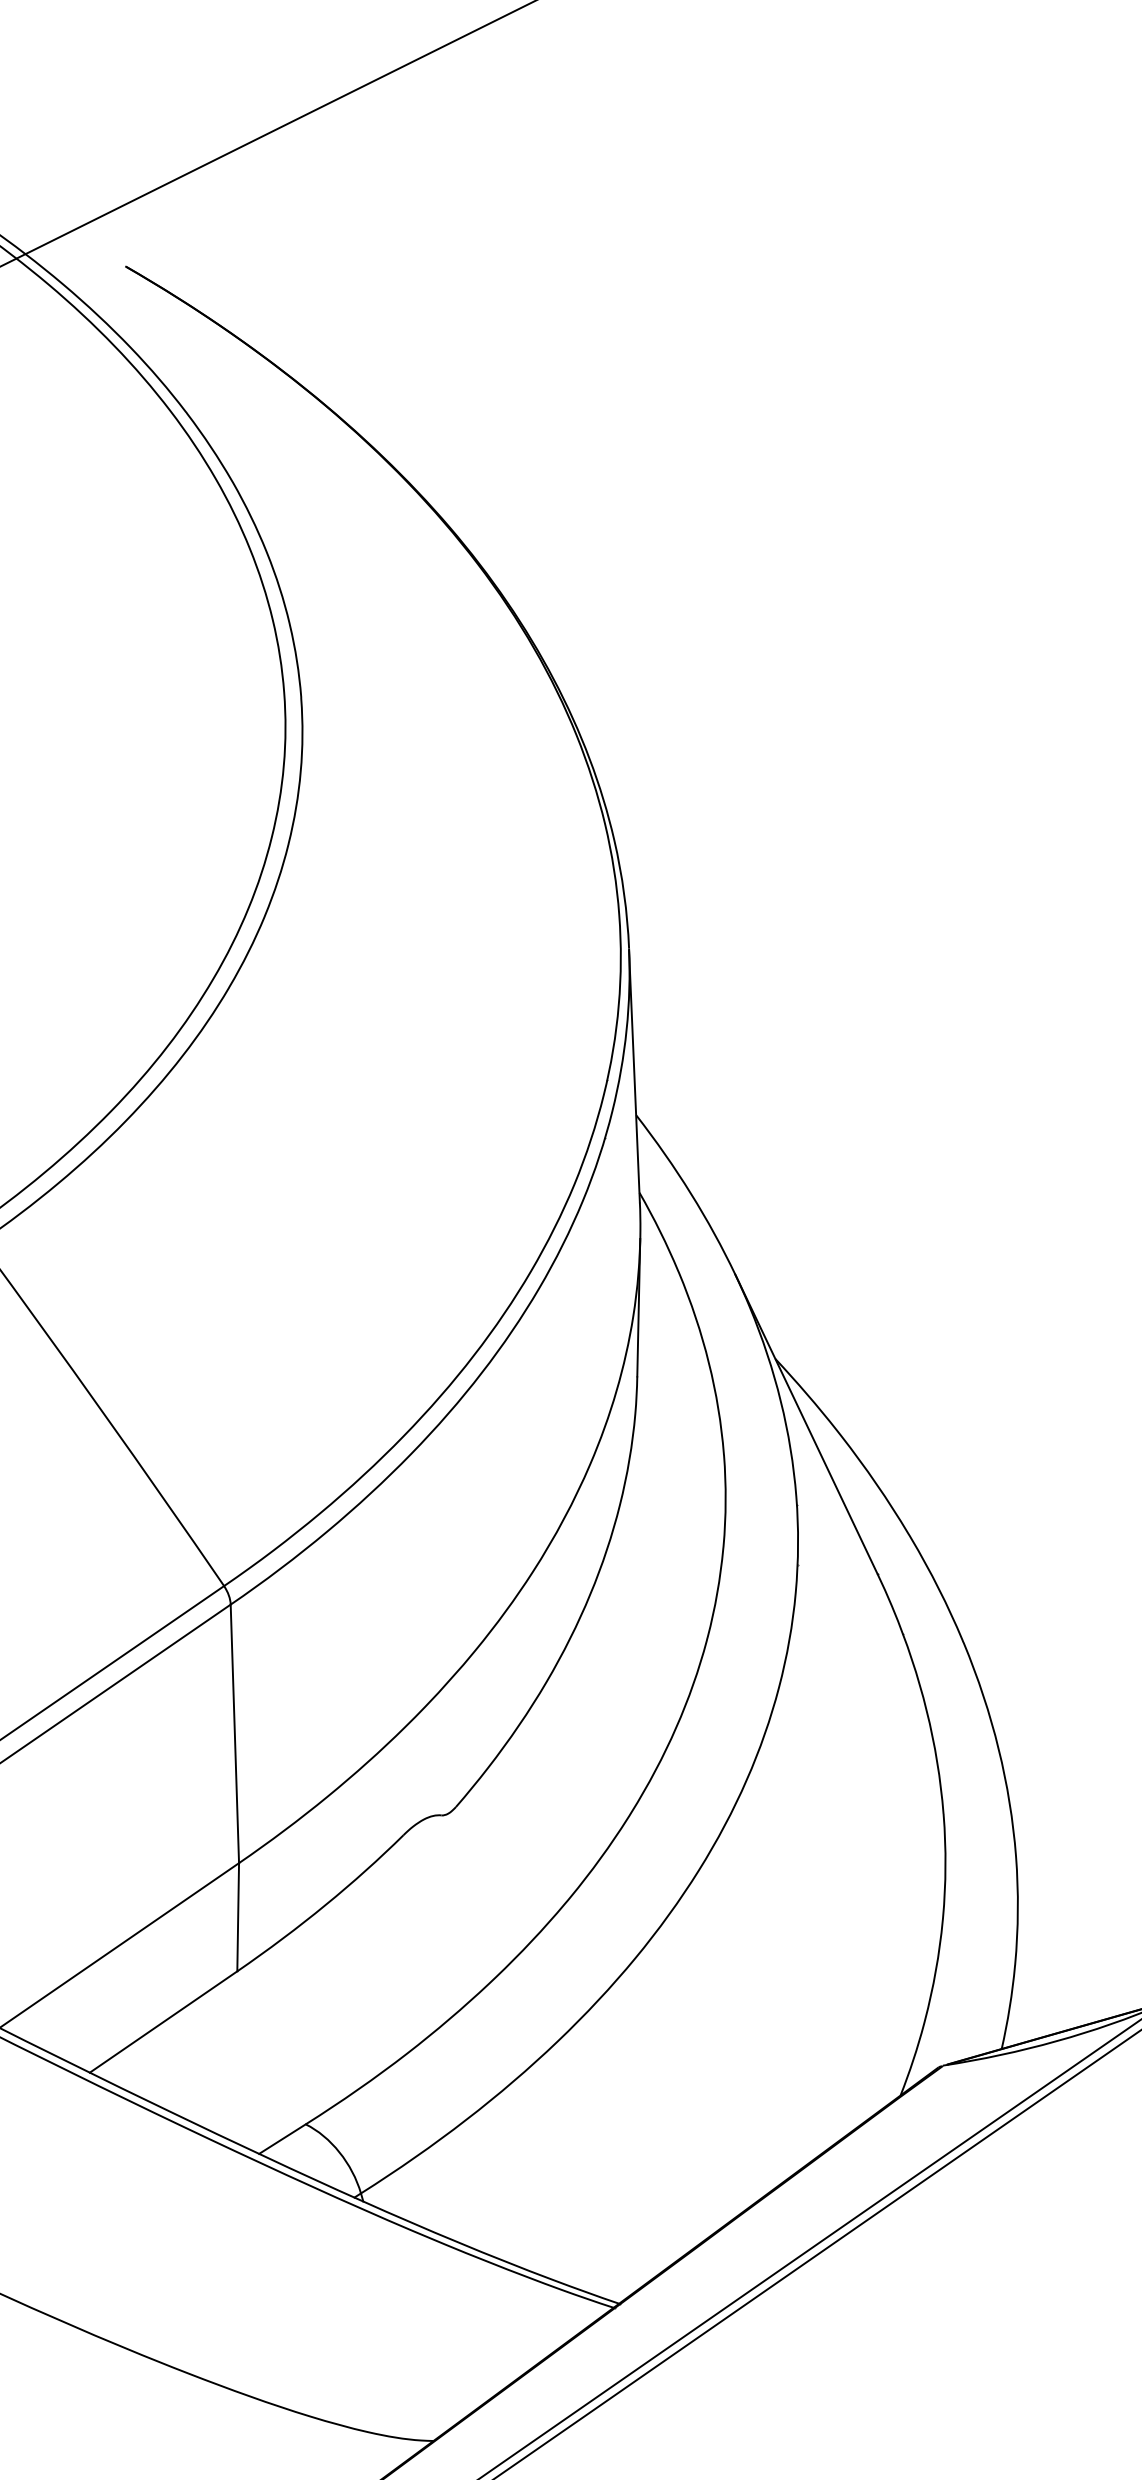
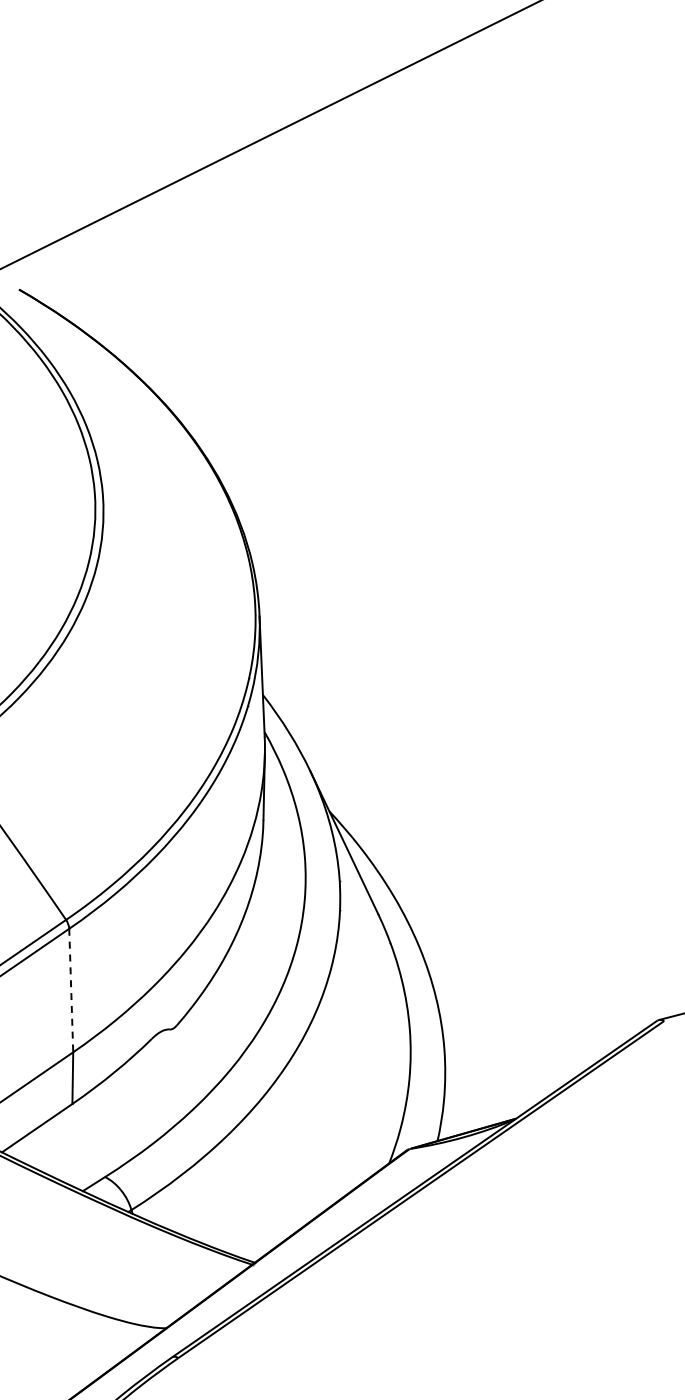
line: (235, 1733) -> (71, 990), solid -> dashed

